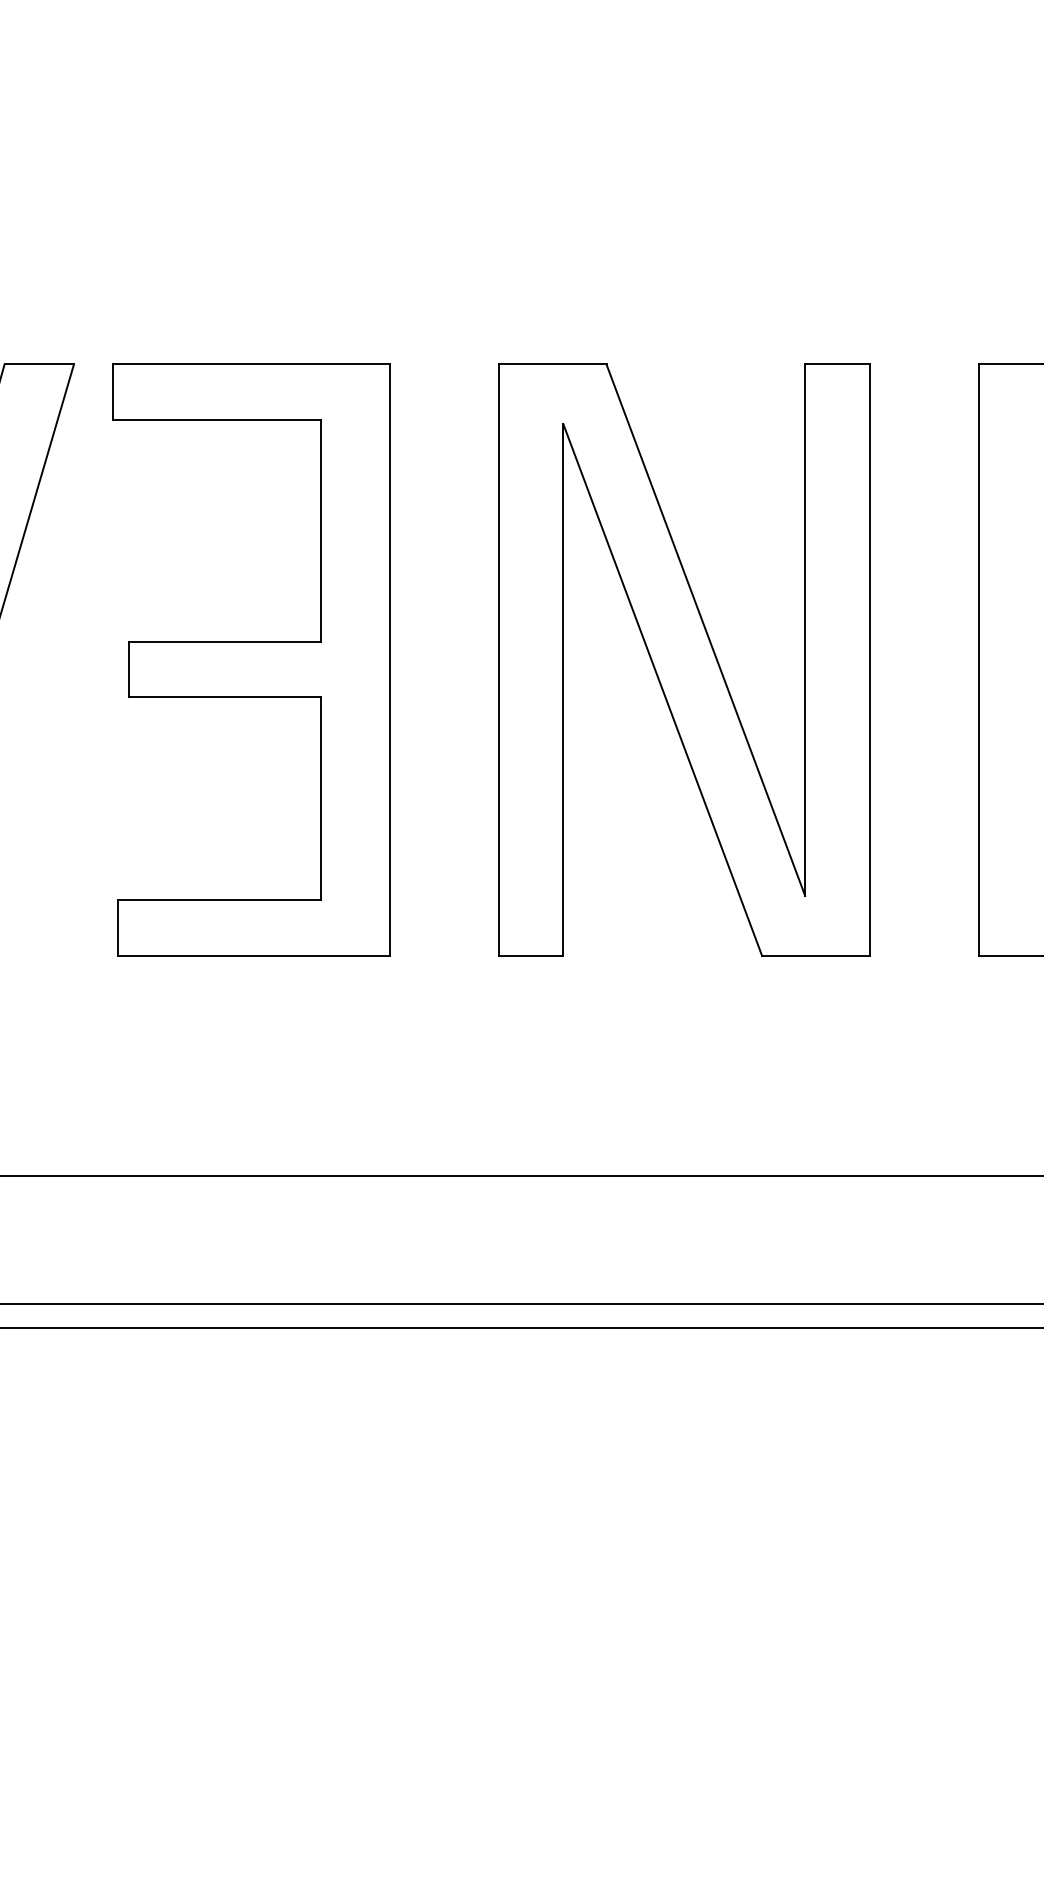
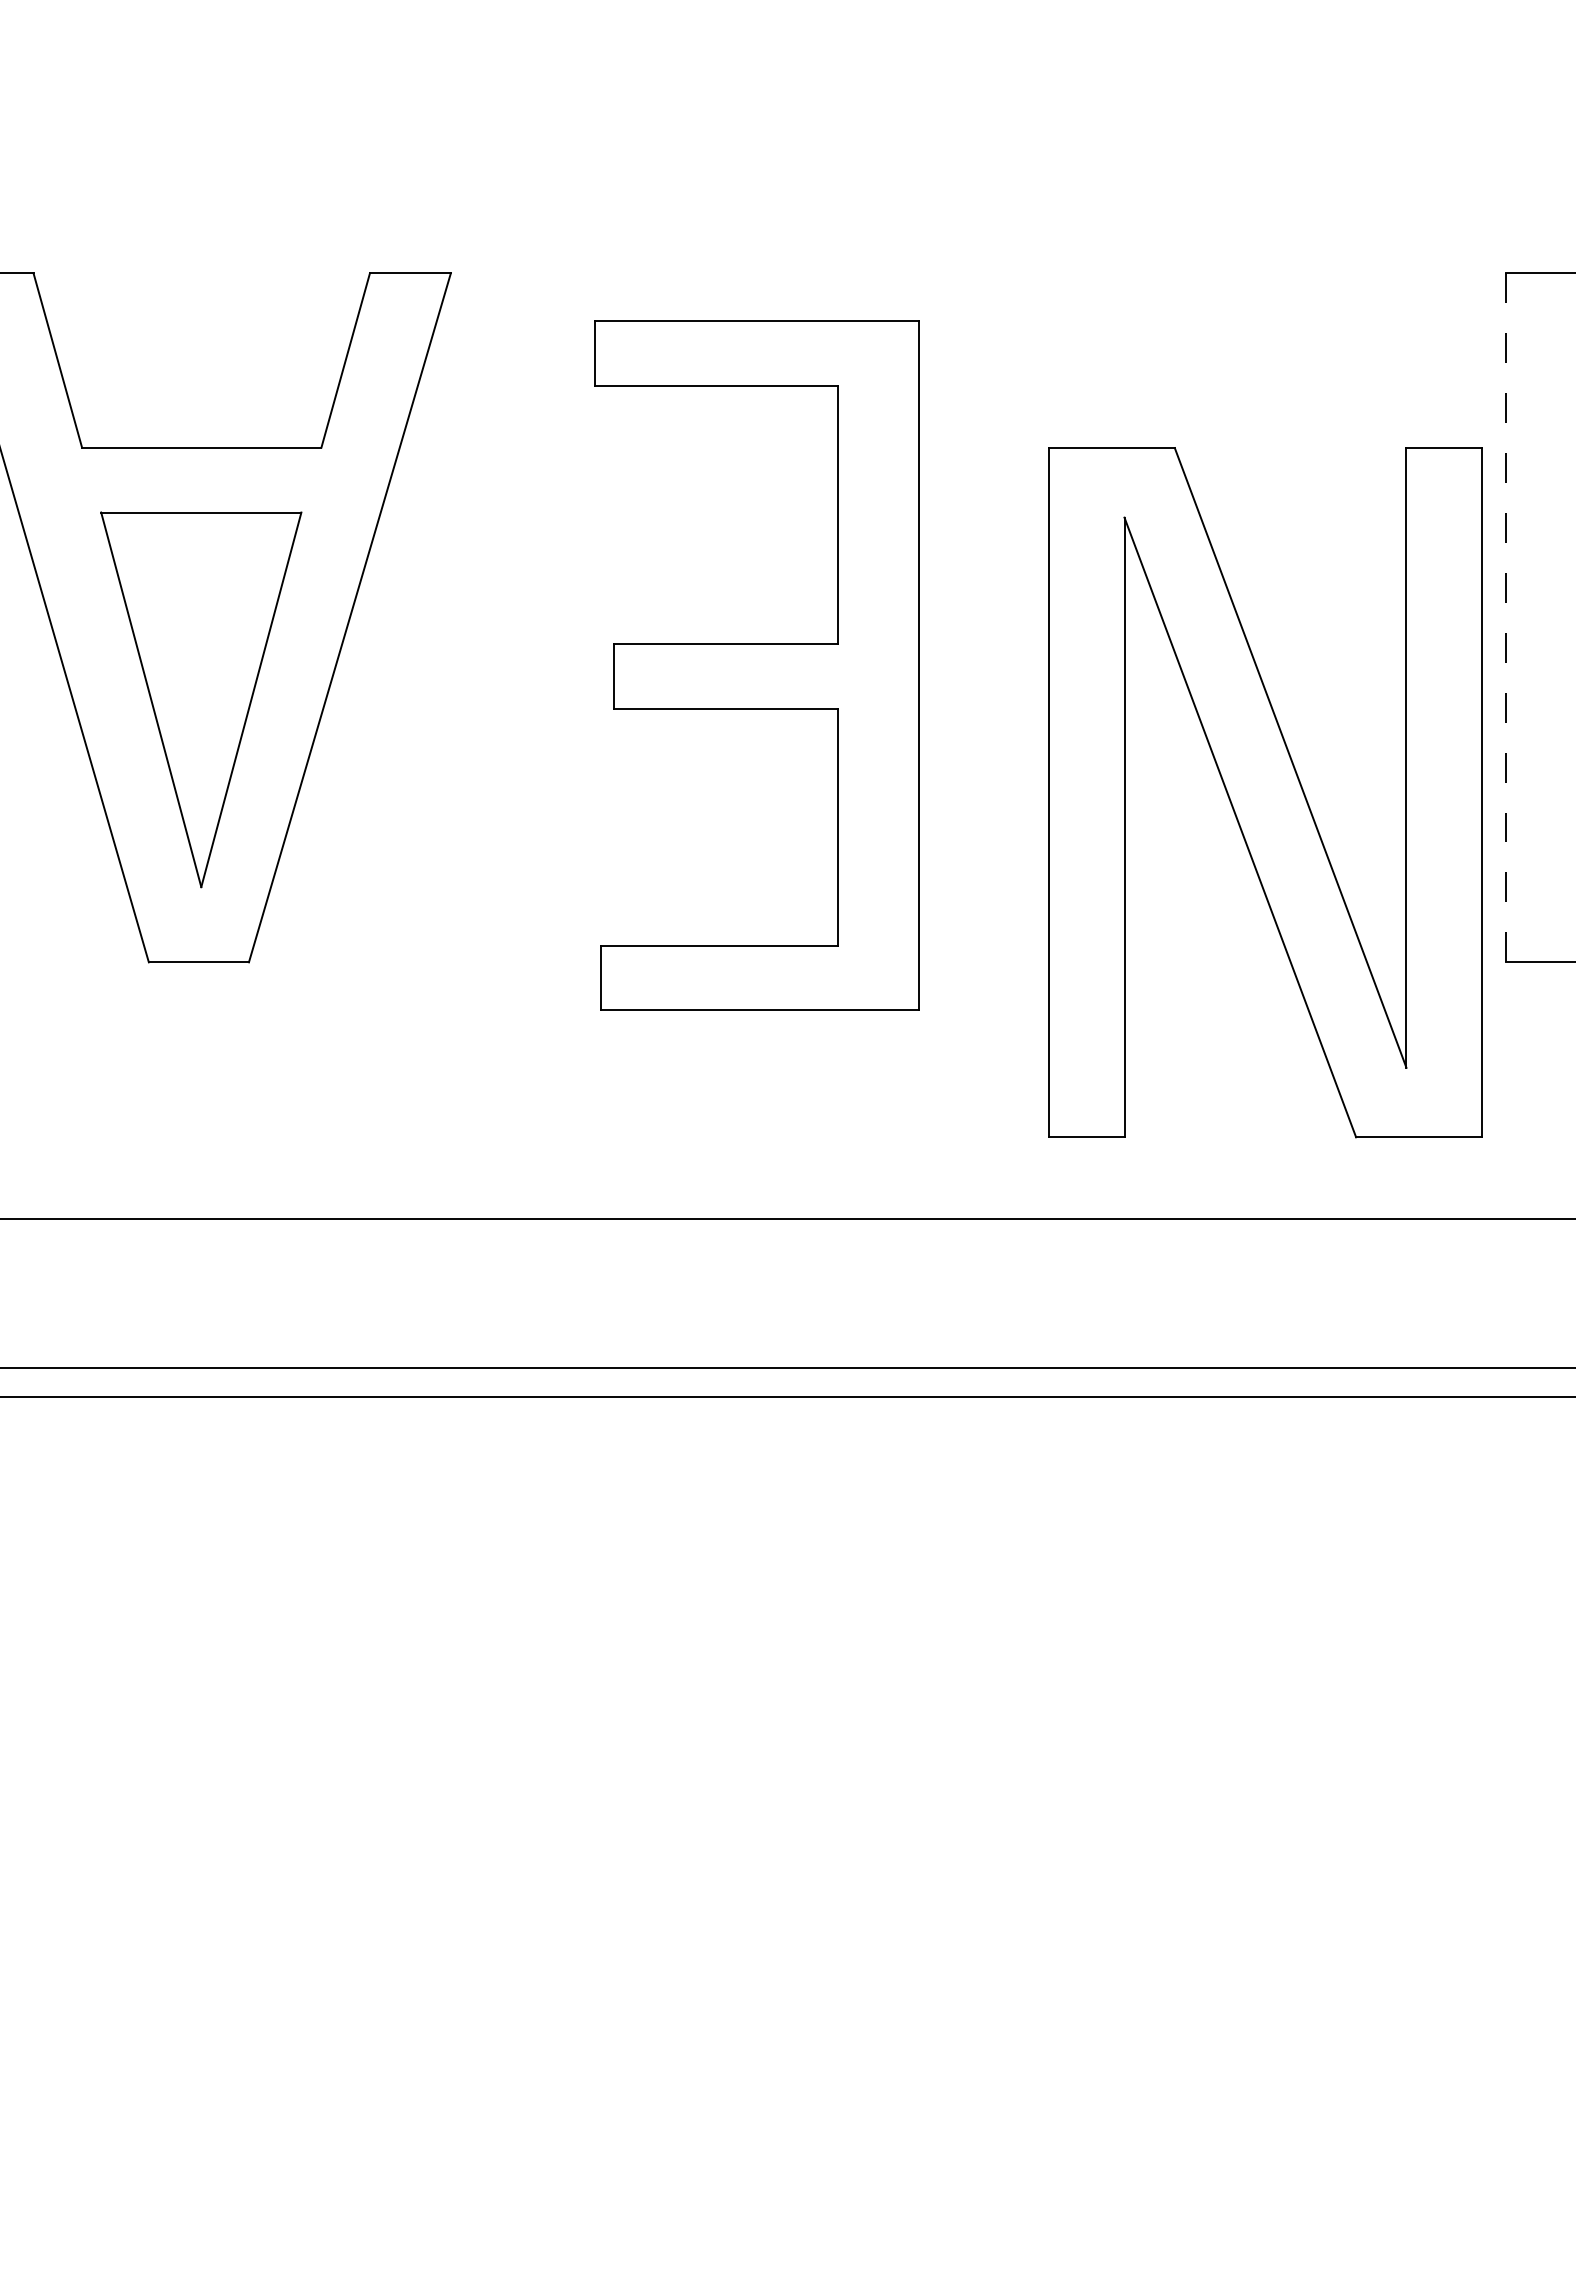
part: (251, 659) -> (756, 665), moved
part: (684, 659) -> (1265, 792), moved
line: (979, 659) -> (1506, 617), solid -> dashed

